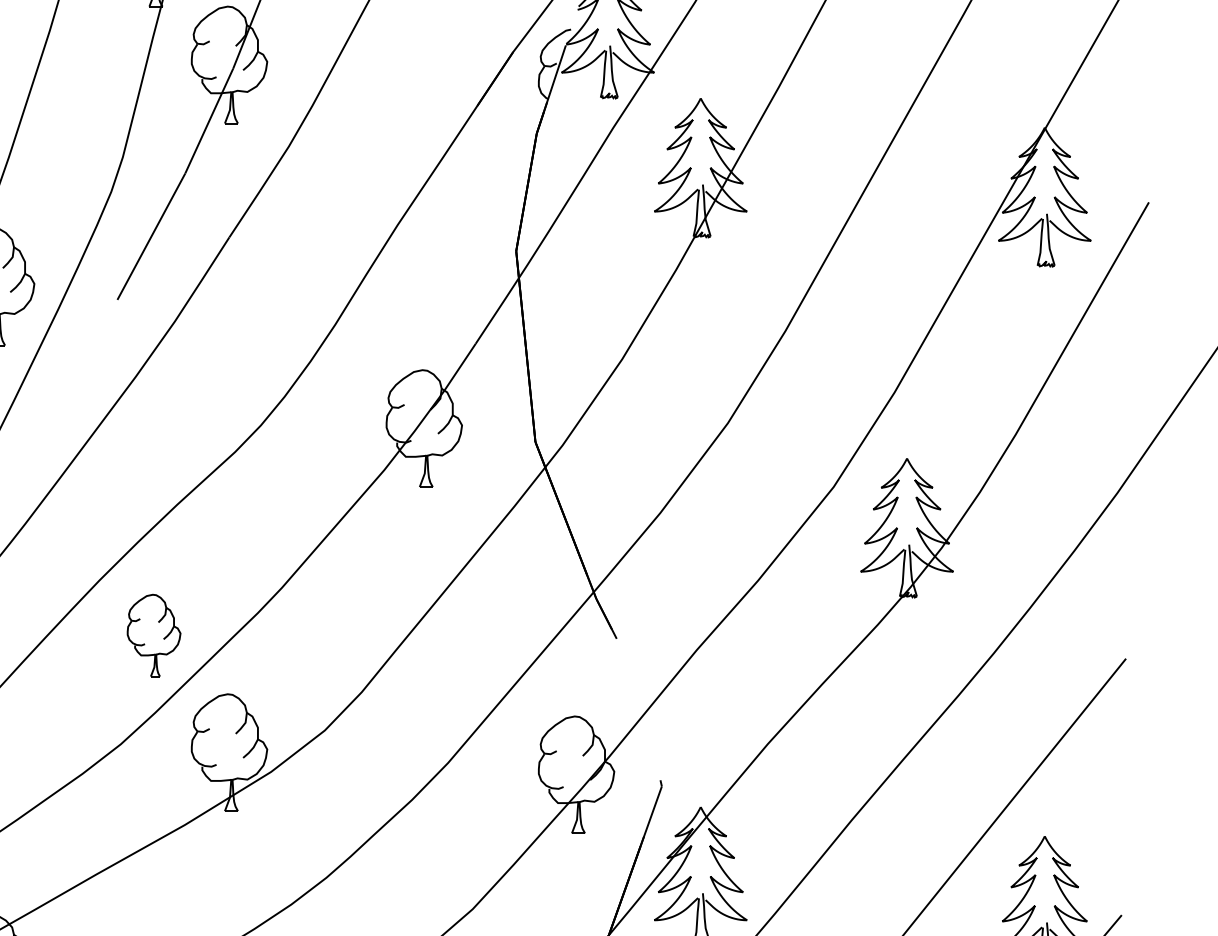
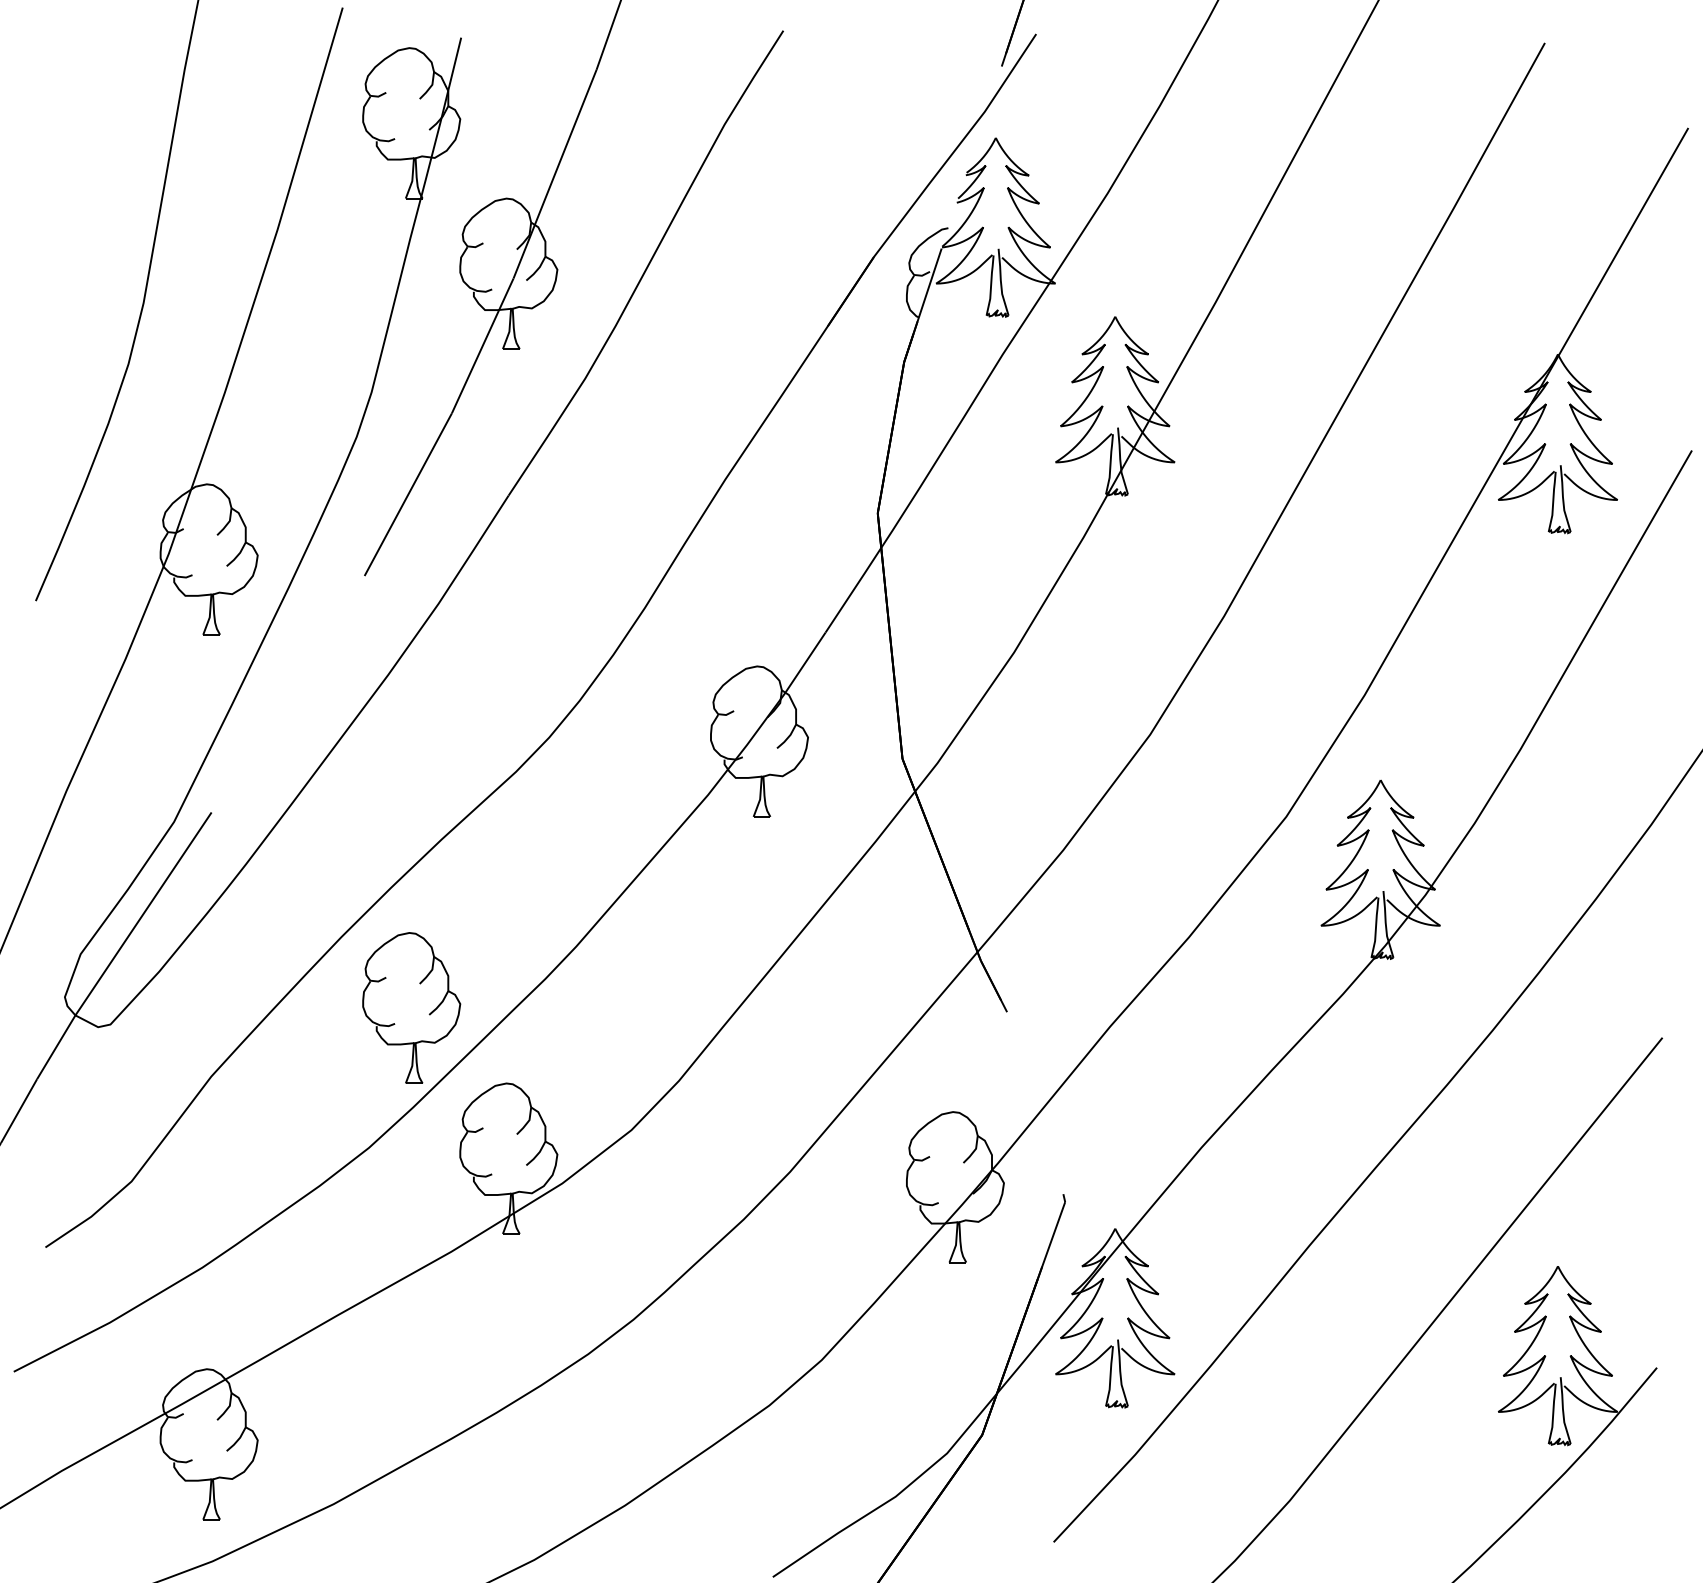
part: (153, 635) -> (411, 1007), size x1.43

